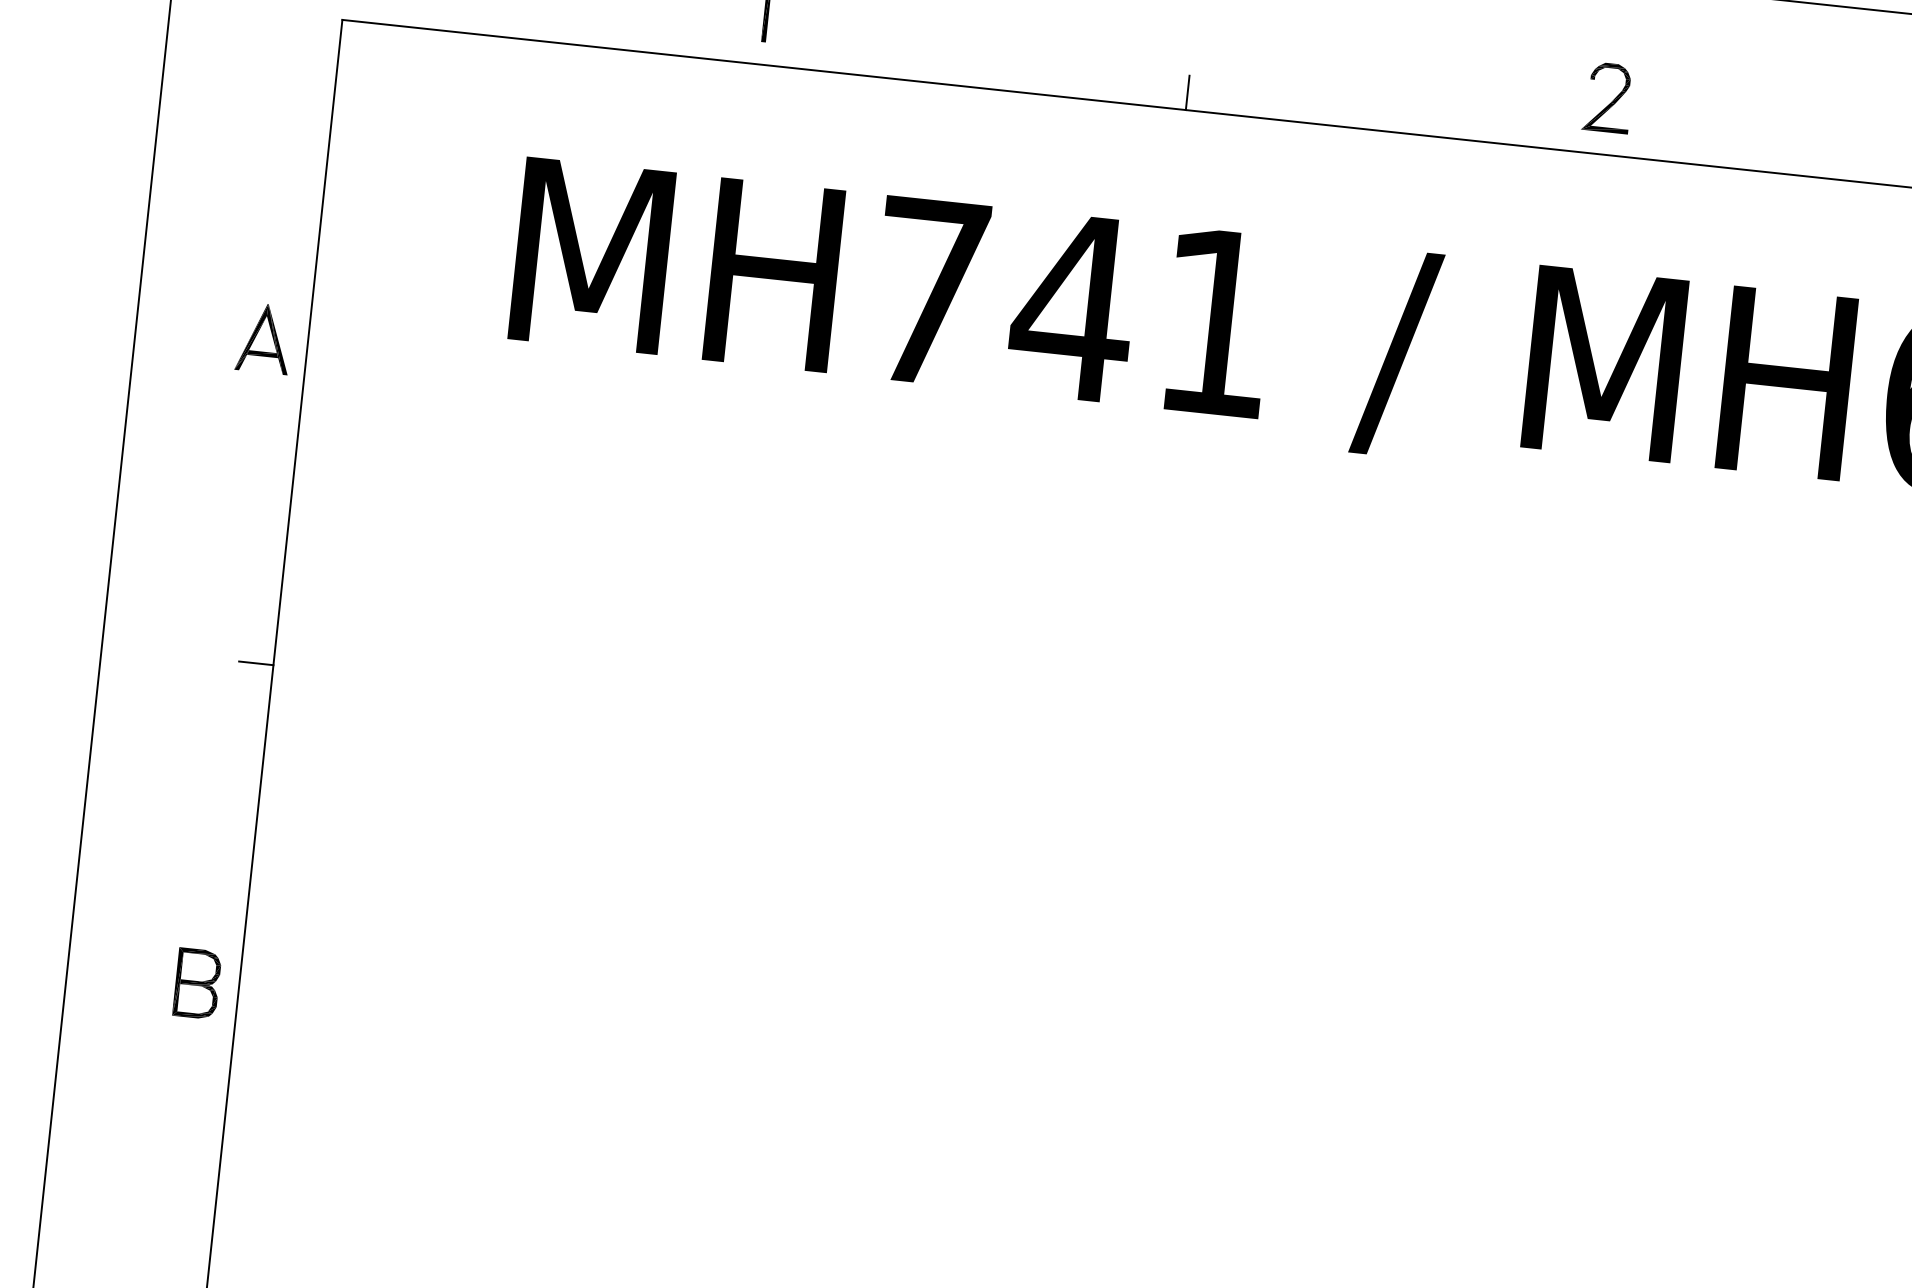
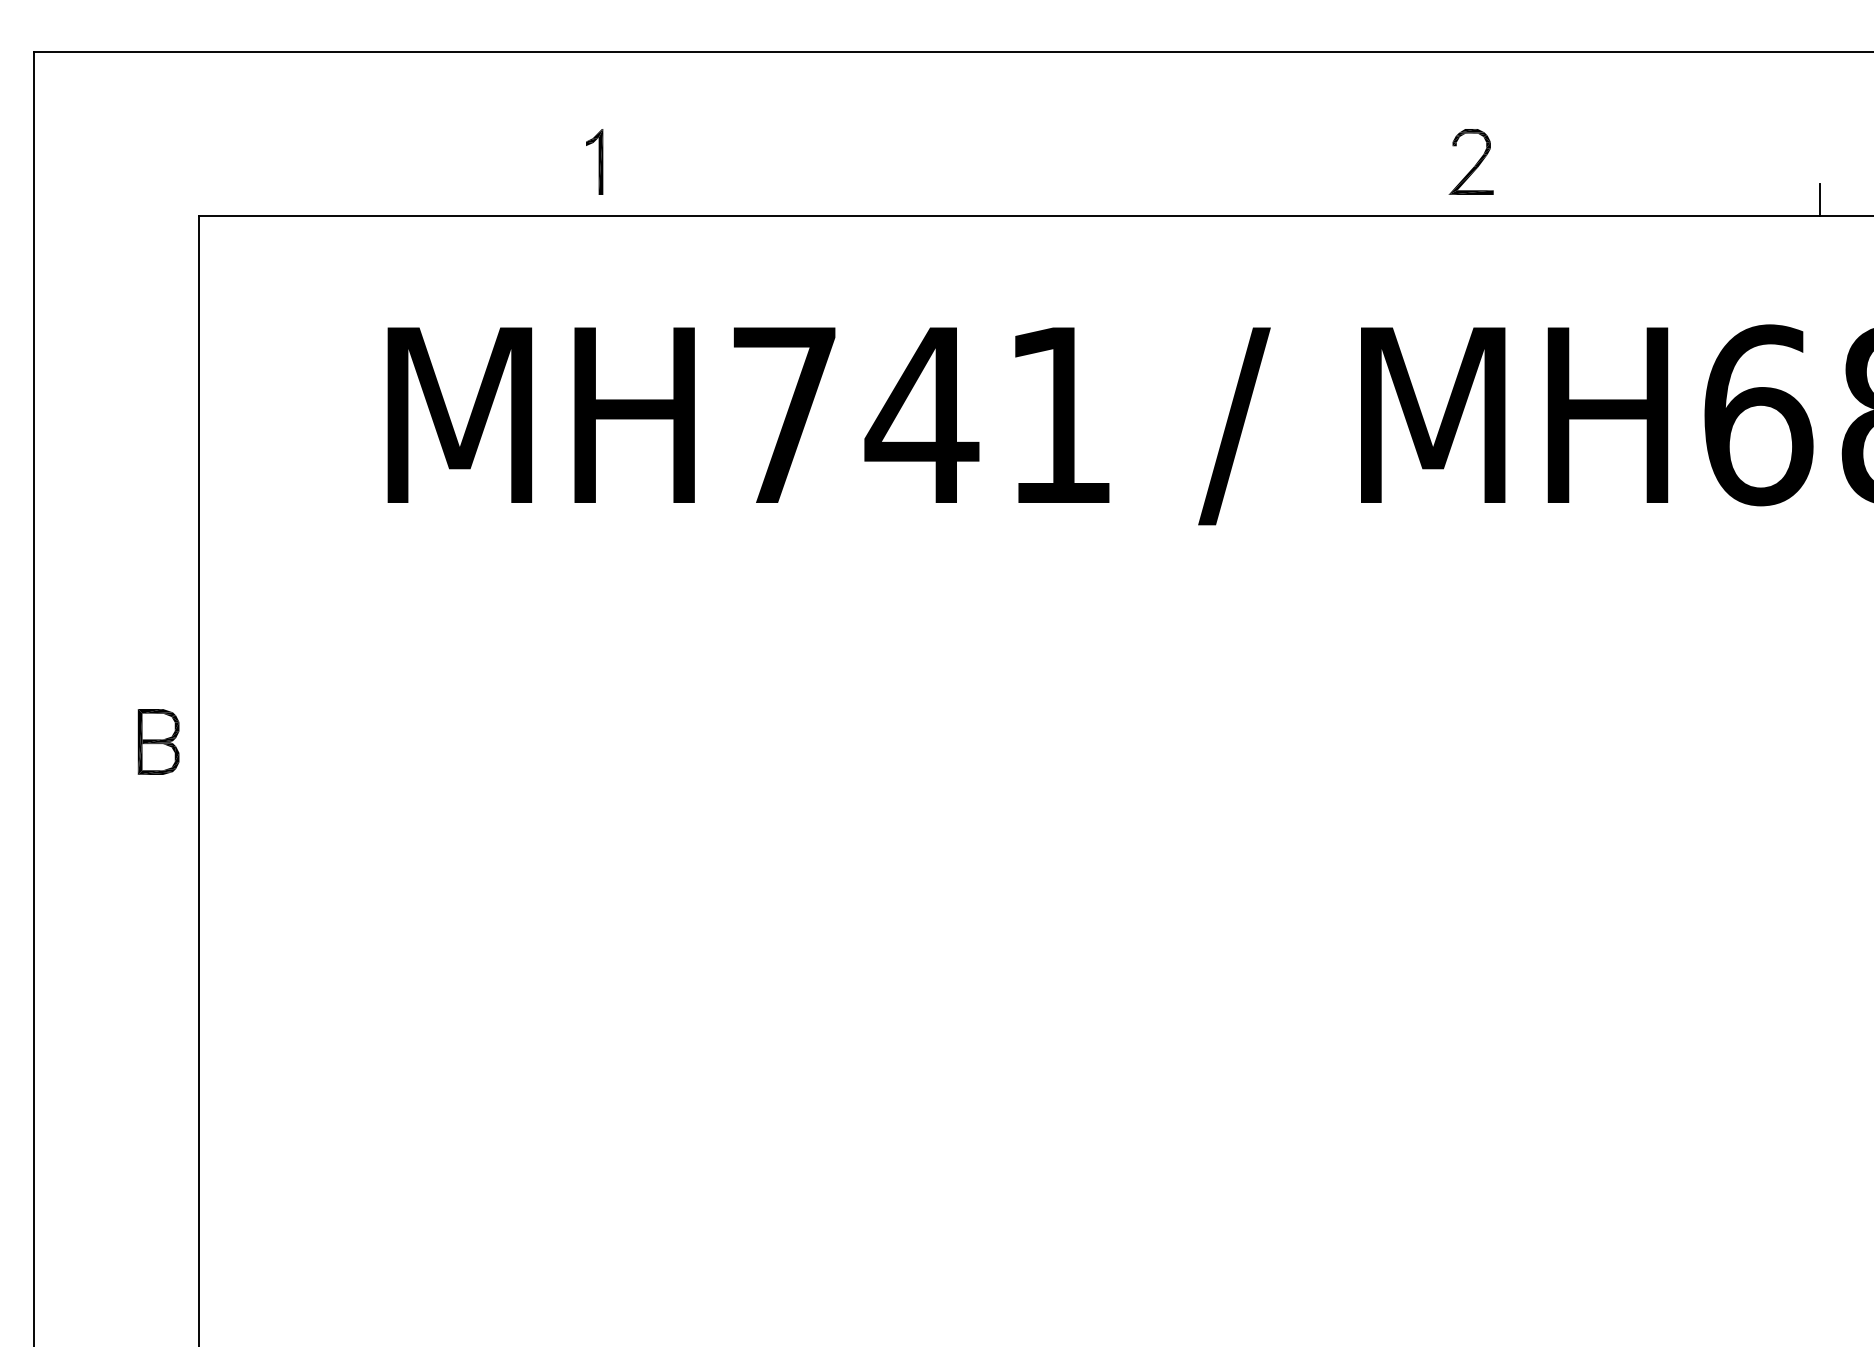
line: (1188, 92) -> (1009, 199), removed
part: (1607, 97) -> (1470, 161), moved
part: (264, 337) -> (156, 526), removed
line: (255, 663) -> (181, 836), removed
part: (197, 983) -> (158, 741), moved

